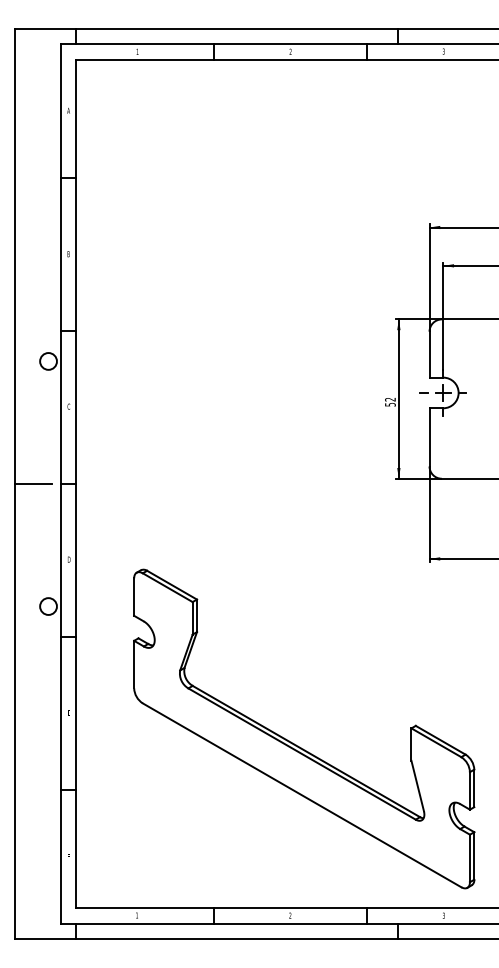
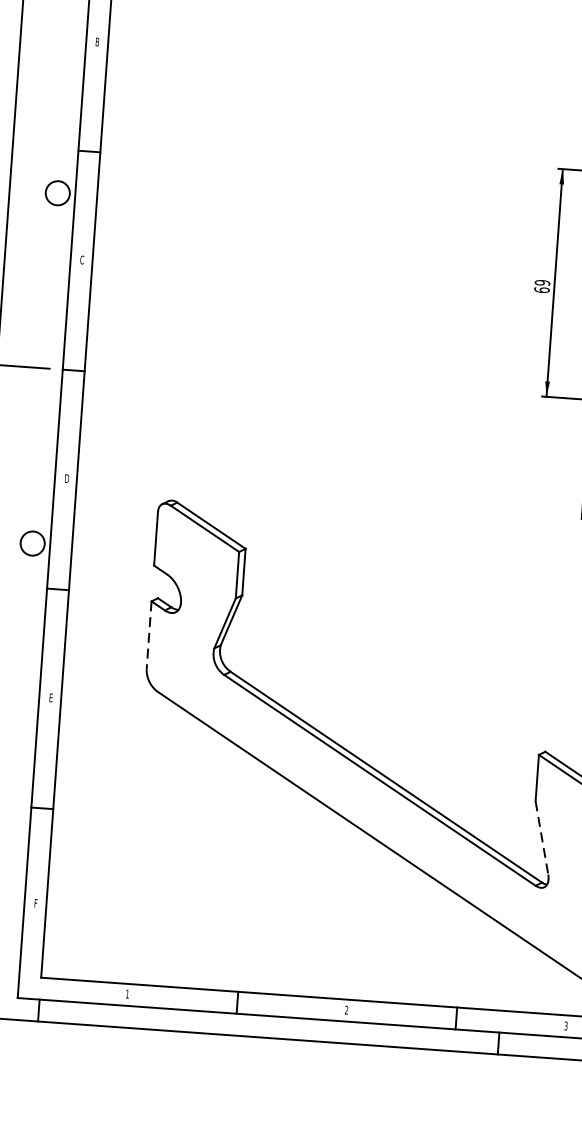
text: (390, 401) -> (542, 285), 52 -> 69
line: (134, 664) -> (149, 635), solid -> dashed
line: (417, 786) -> (541, 838), solid -> dashed

